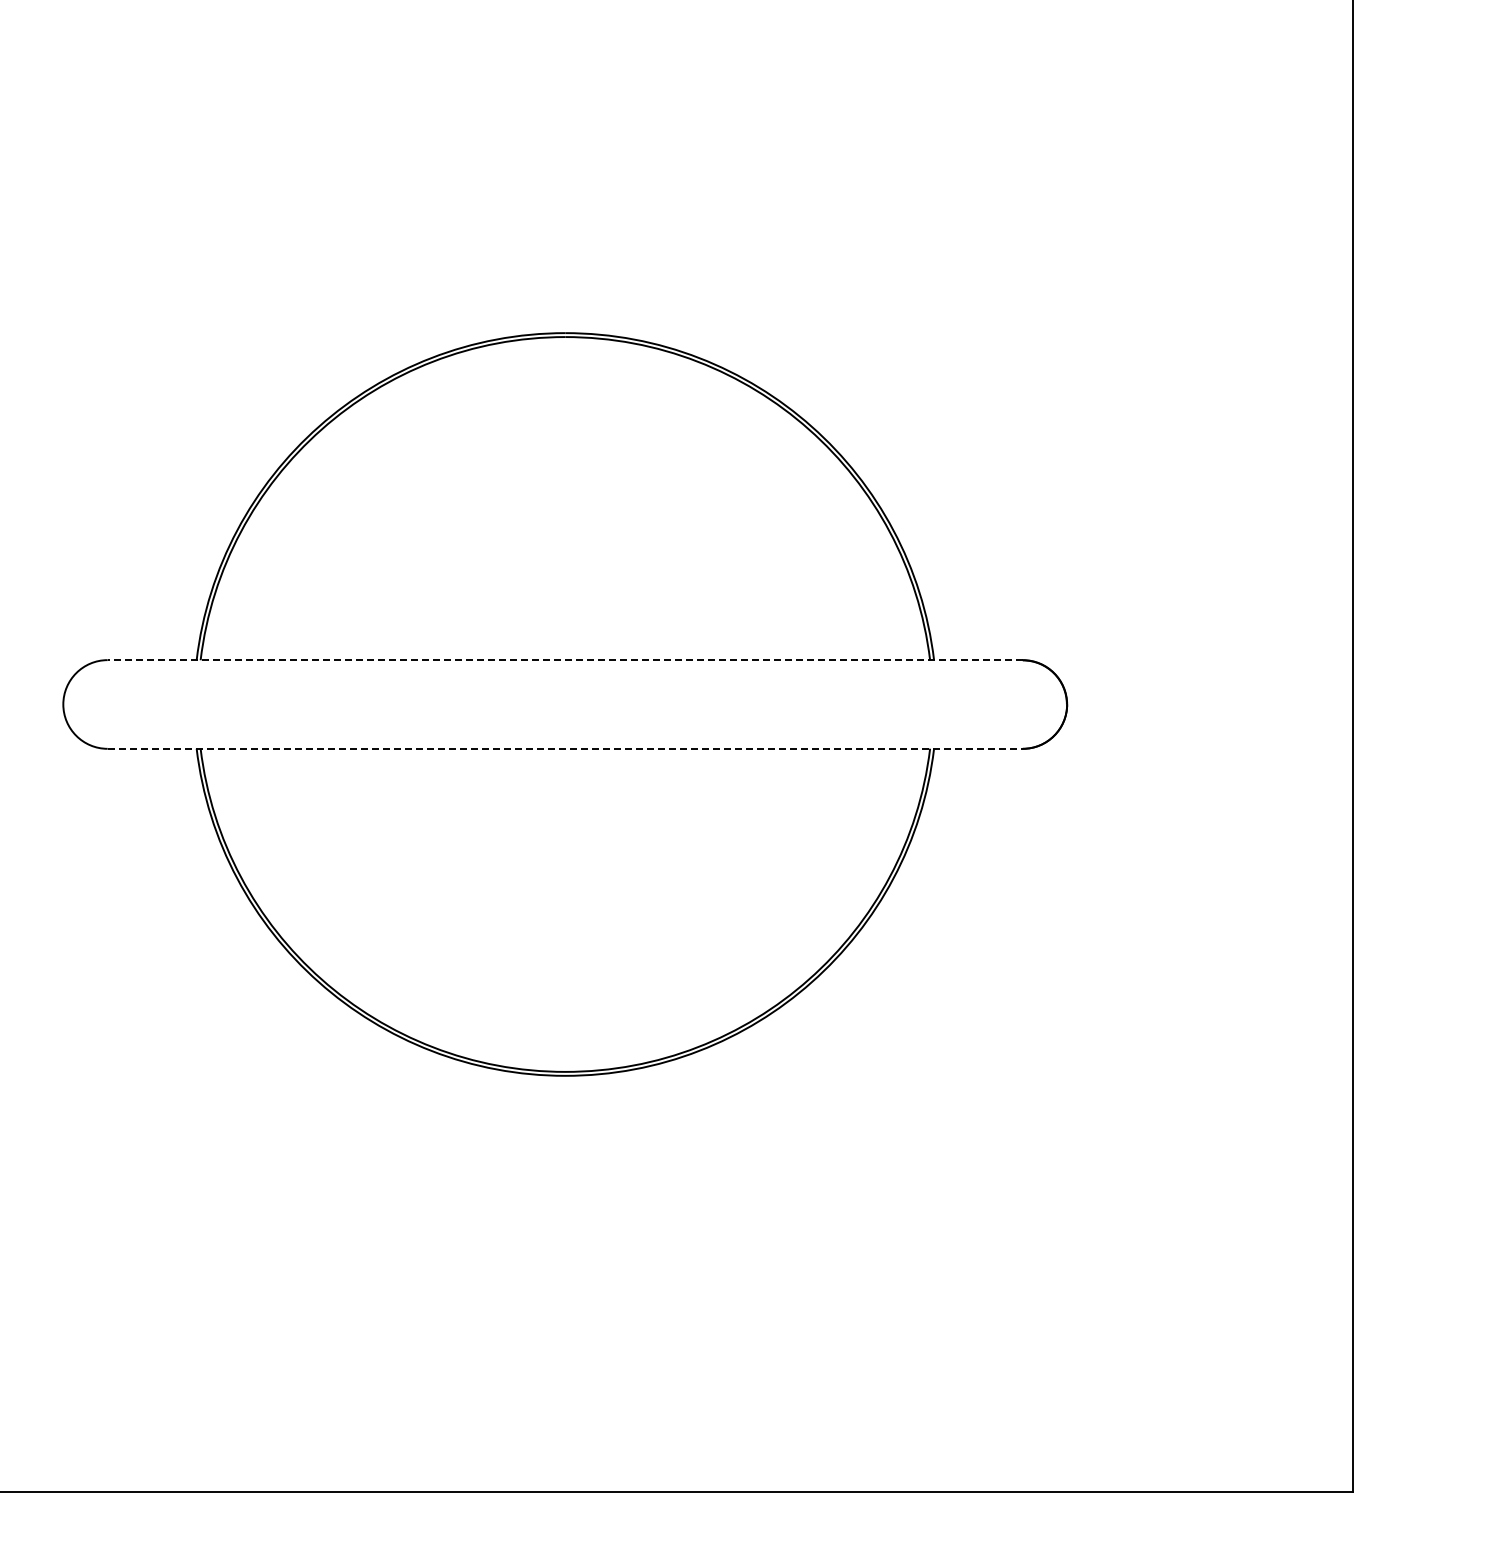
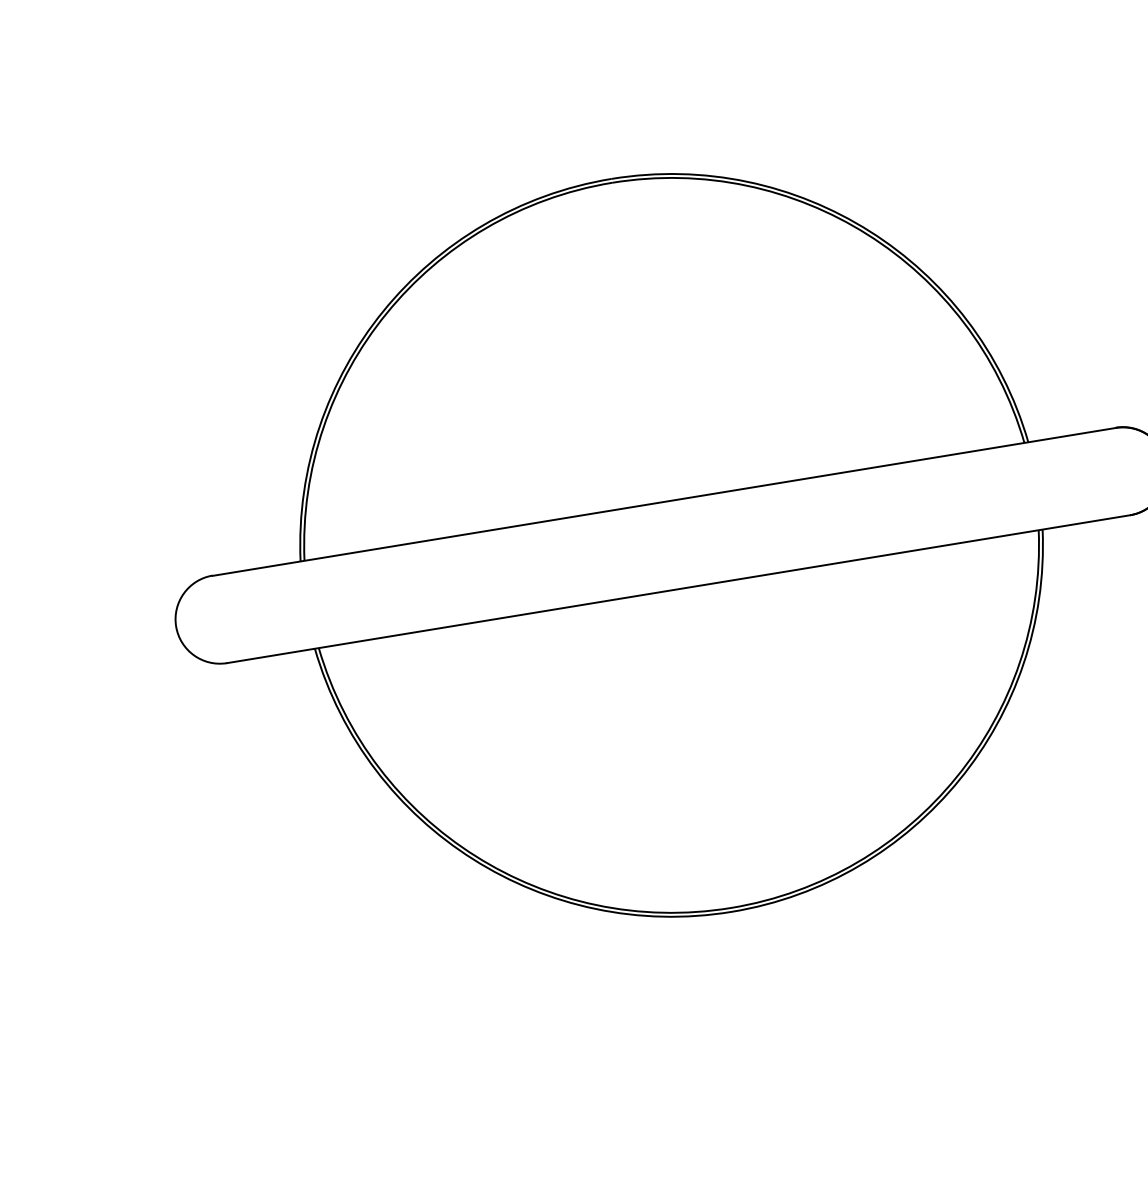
line: (565, 660) -> (664, 501), dashed -> solid
line: (565, 748) -> (678, 588), dashed -> solid

